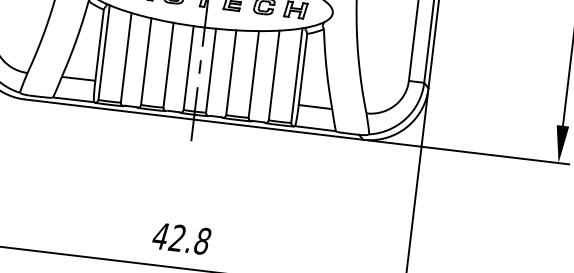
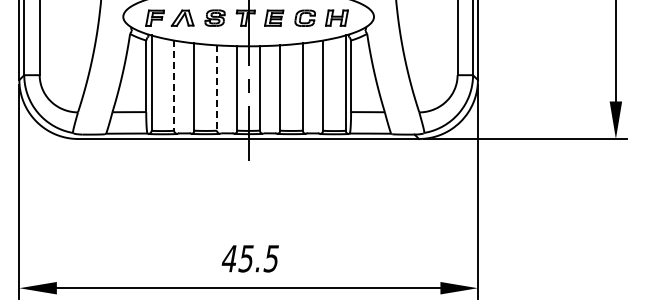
line: (126, 58) -> (174, 86), solid -> dashed
line: (169, 64) -> (217, 87), solid -> dashed
text: (189, 239) -> (258, 258), 42.8 -> 45.5

